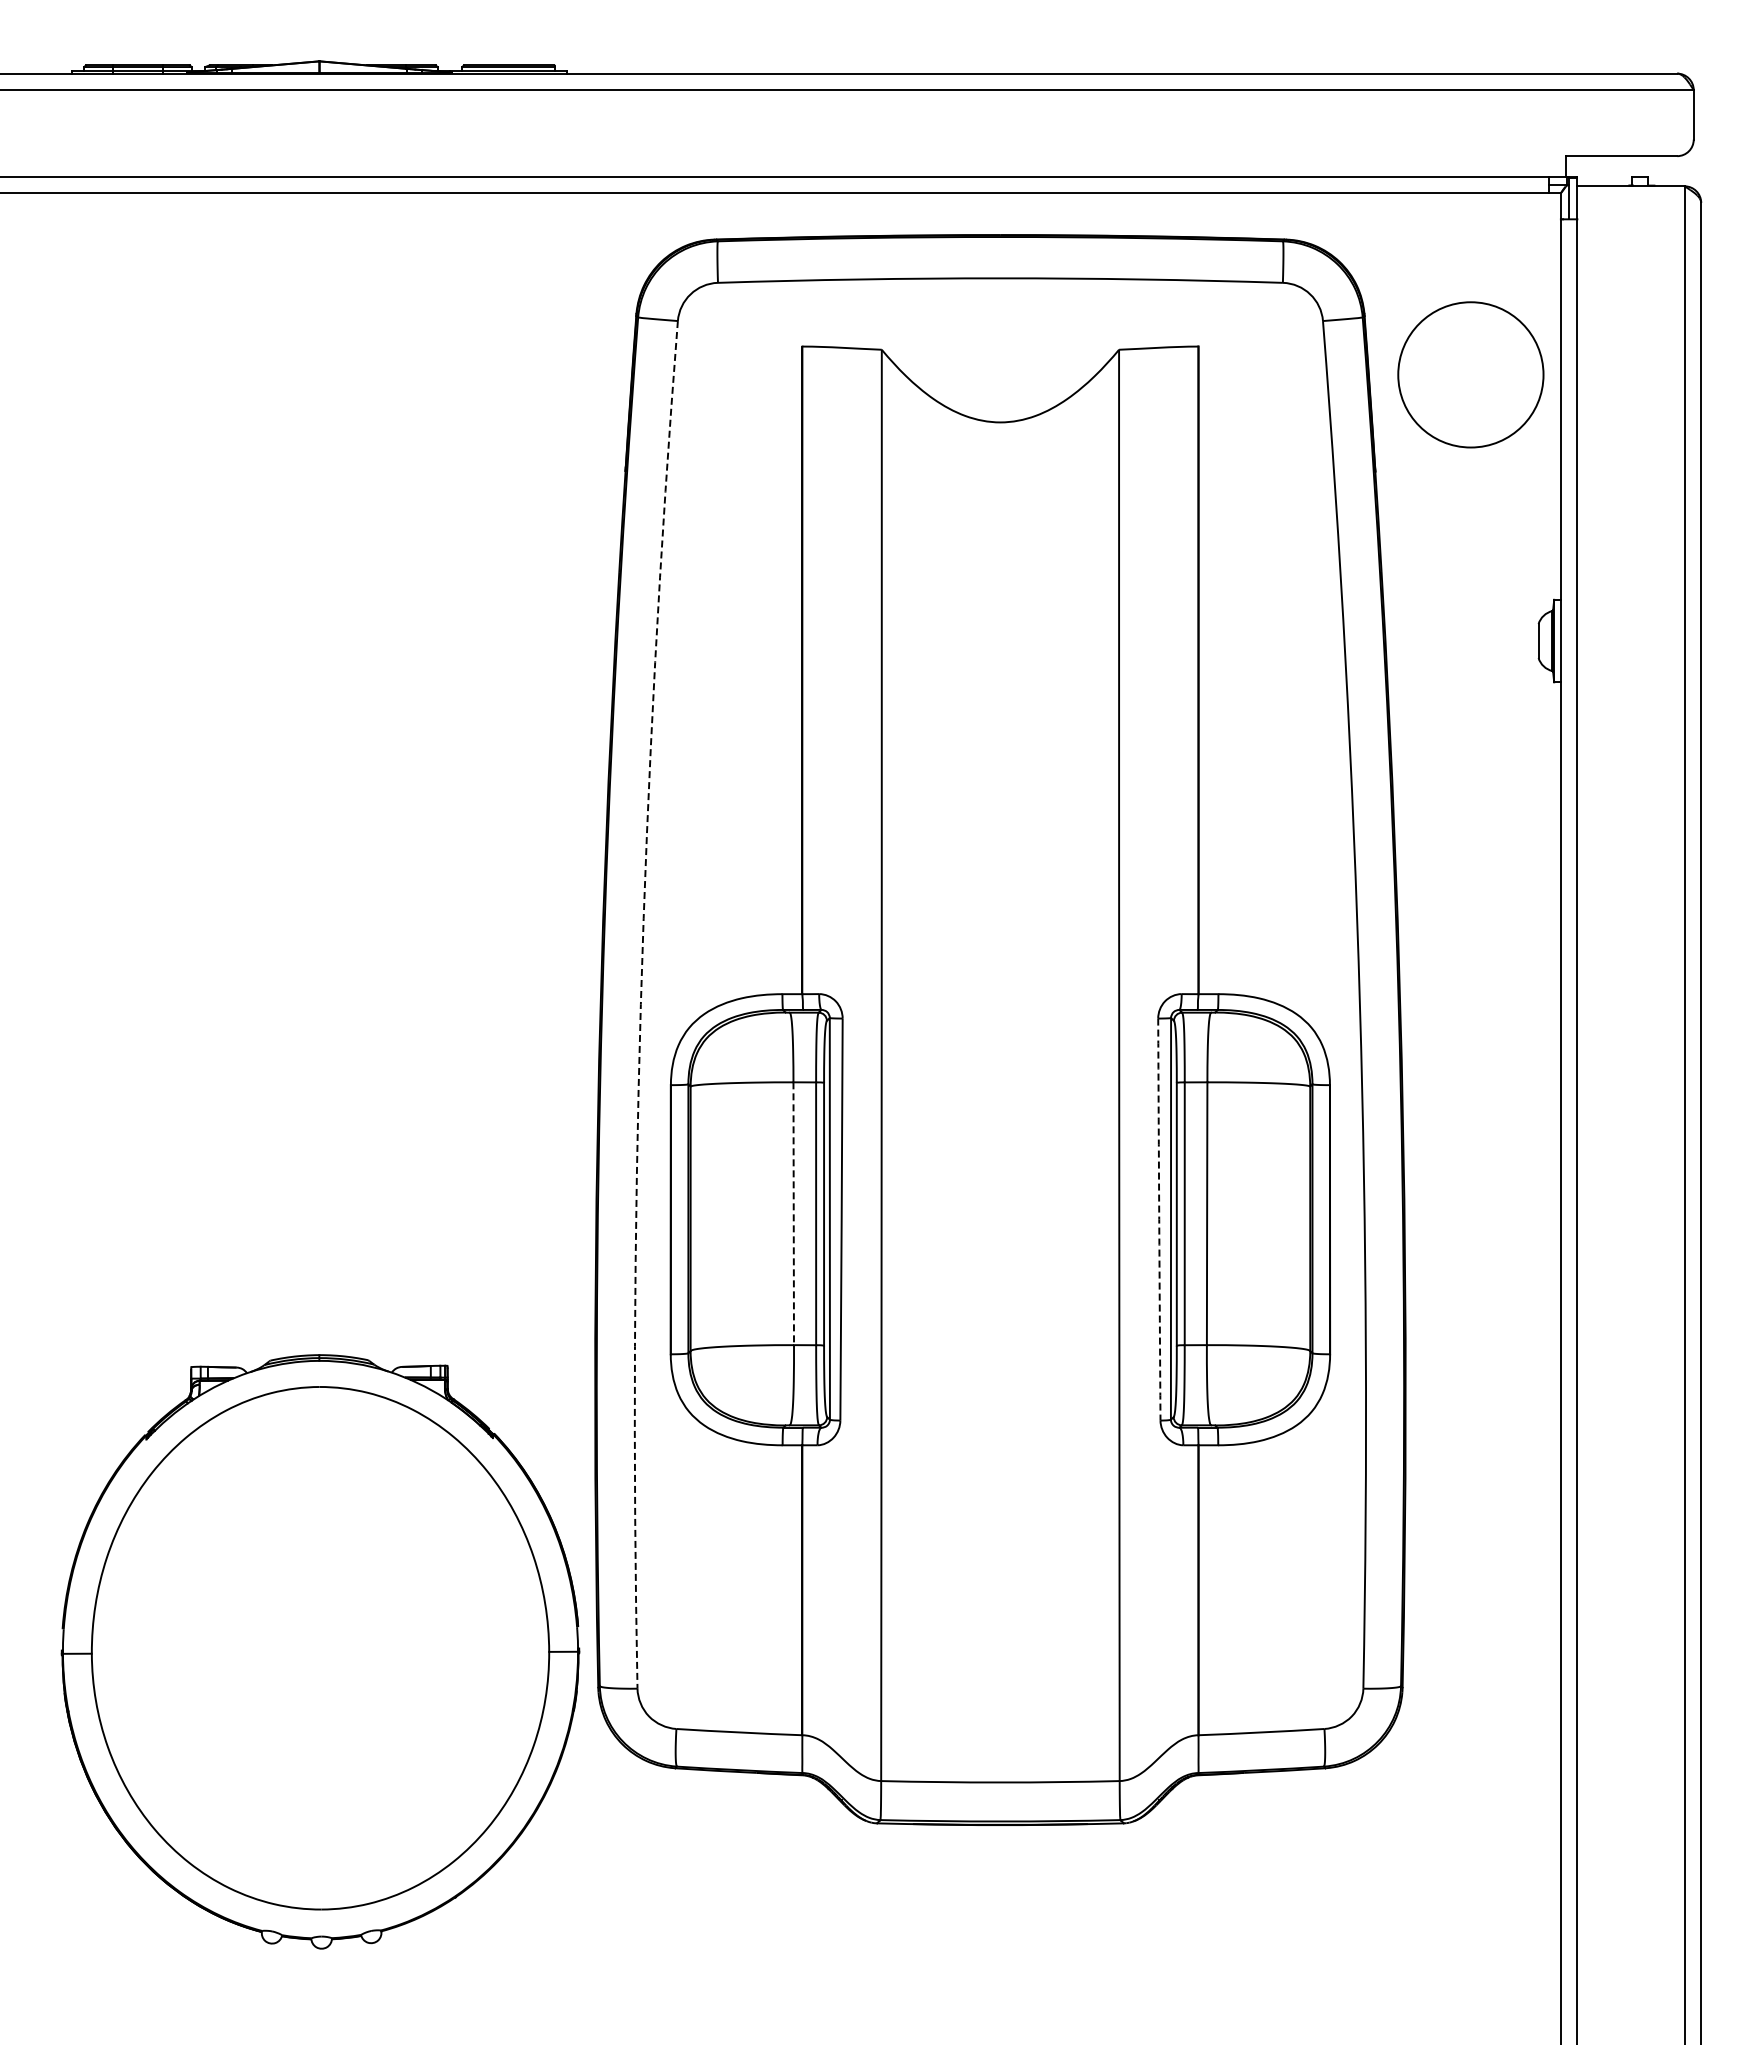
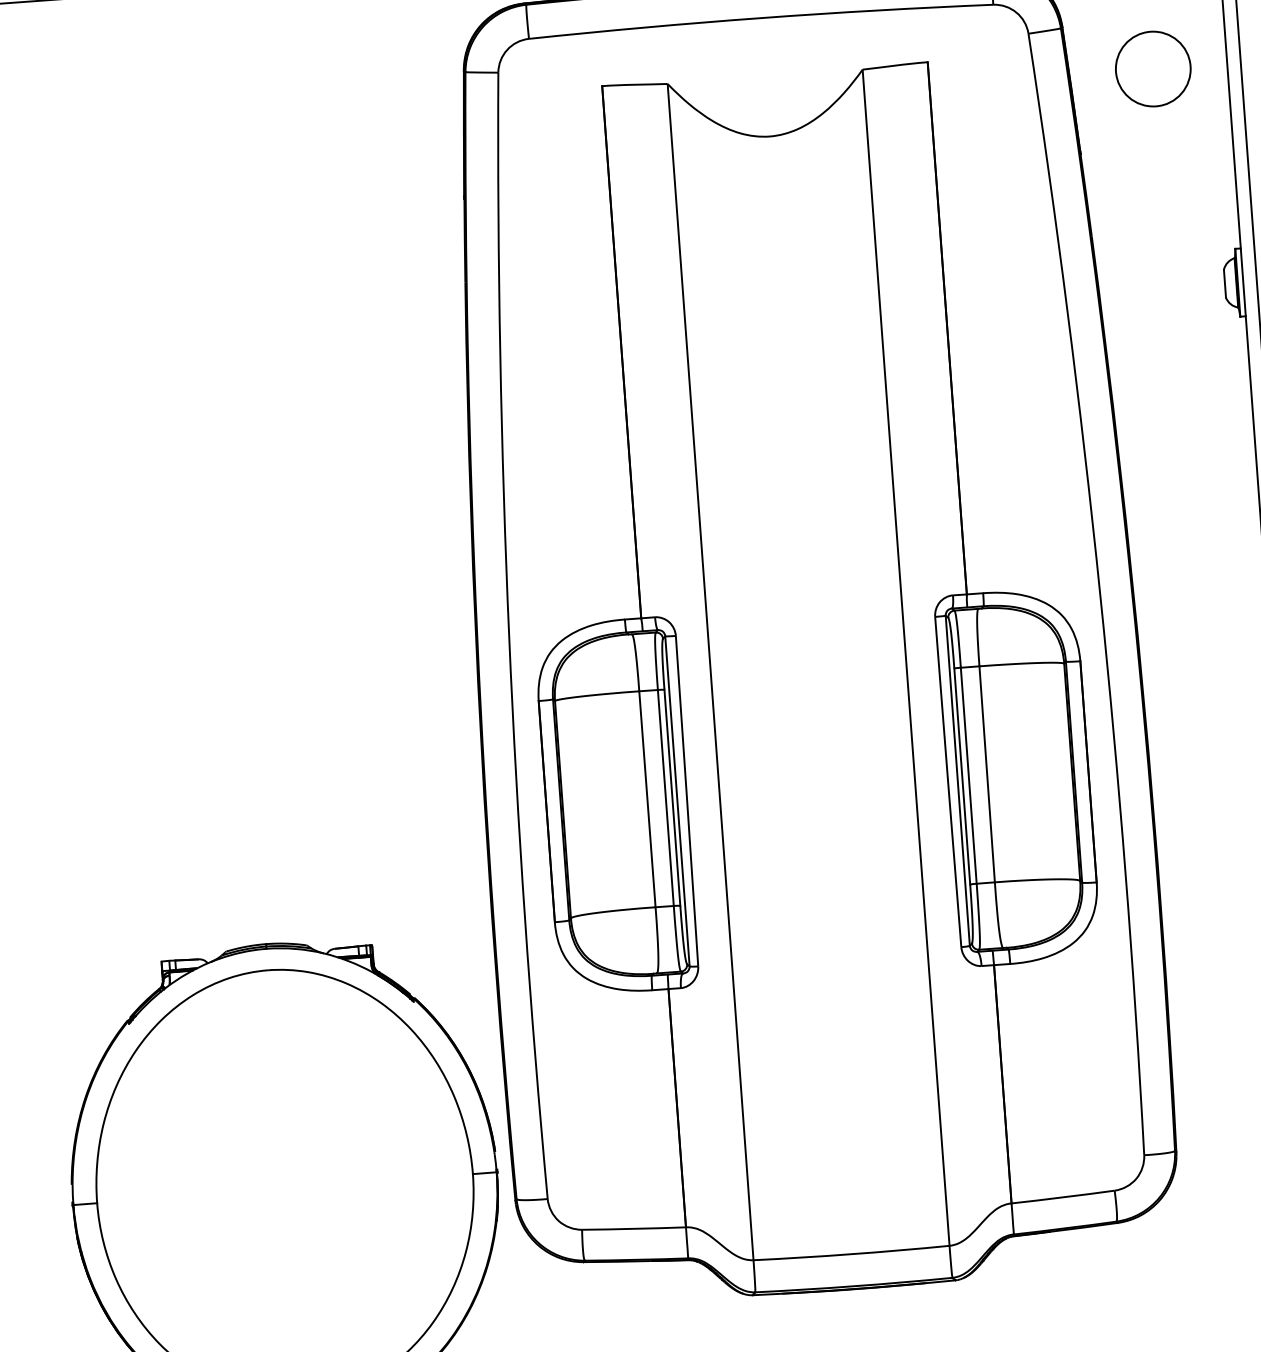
circle: (1470, 374) -> (1152, 68), size x0.62
arc: (640, 1004) -> (508, 636), dashed -> solid
line: (793, 1214) -> (647, 799), dashed -> solid
arc: (1159, 1219) -> (948, 781), dashed -> solid

